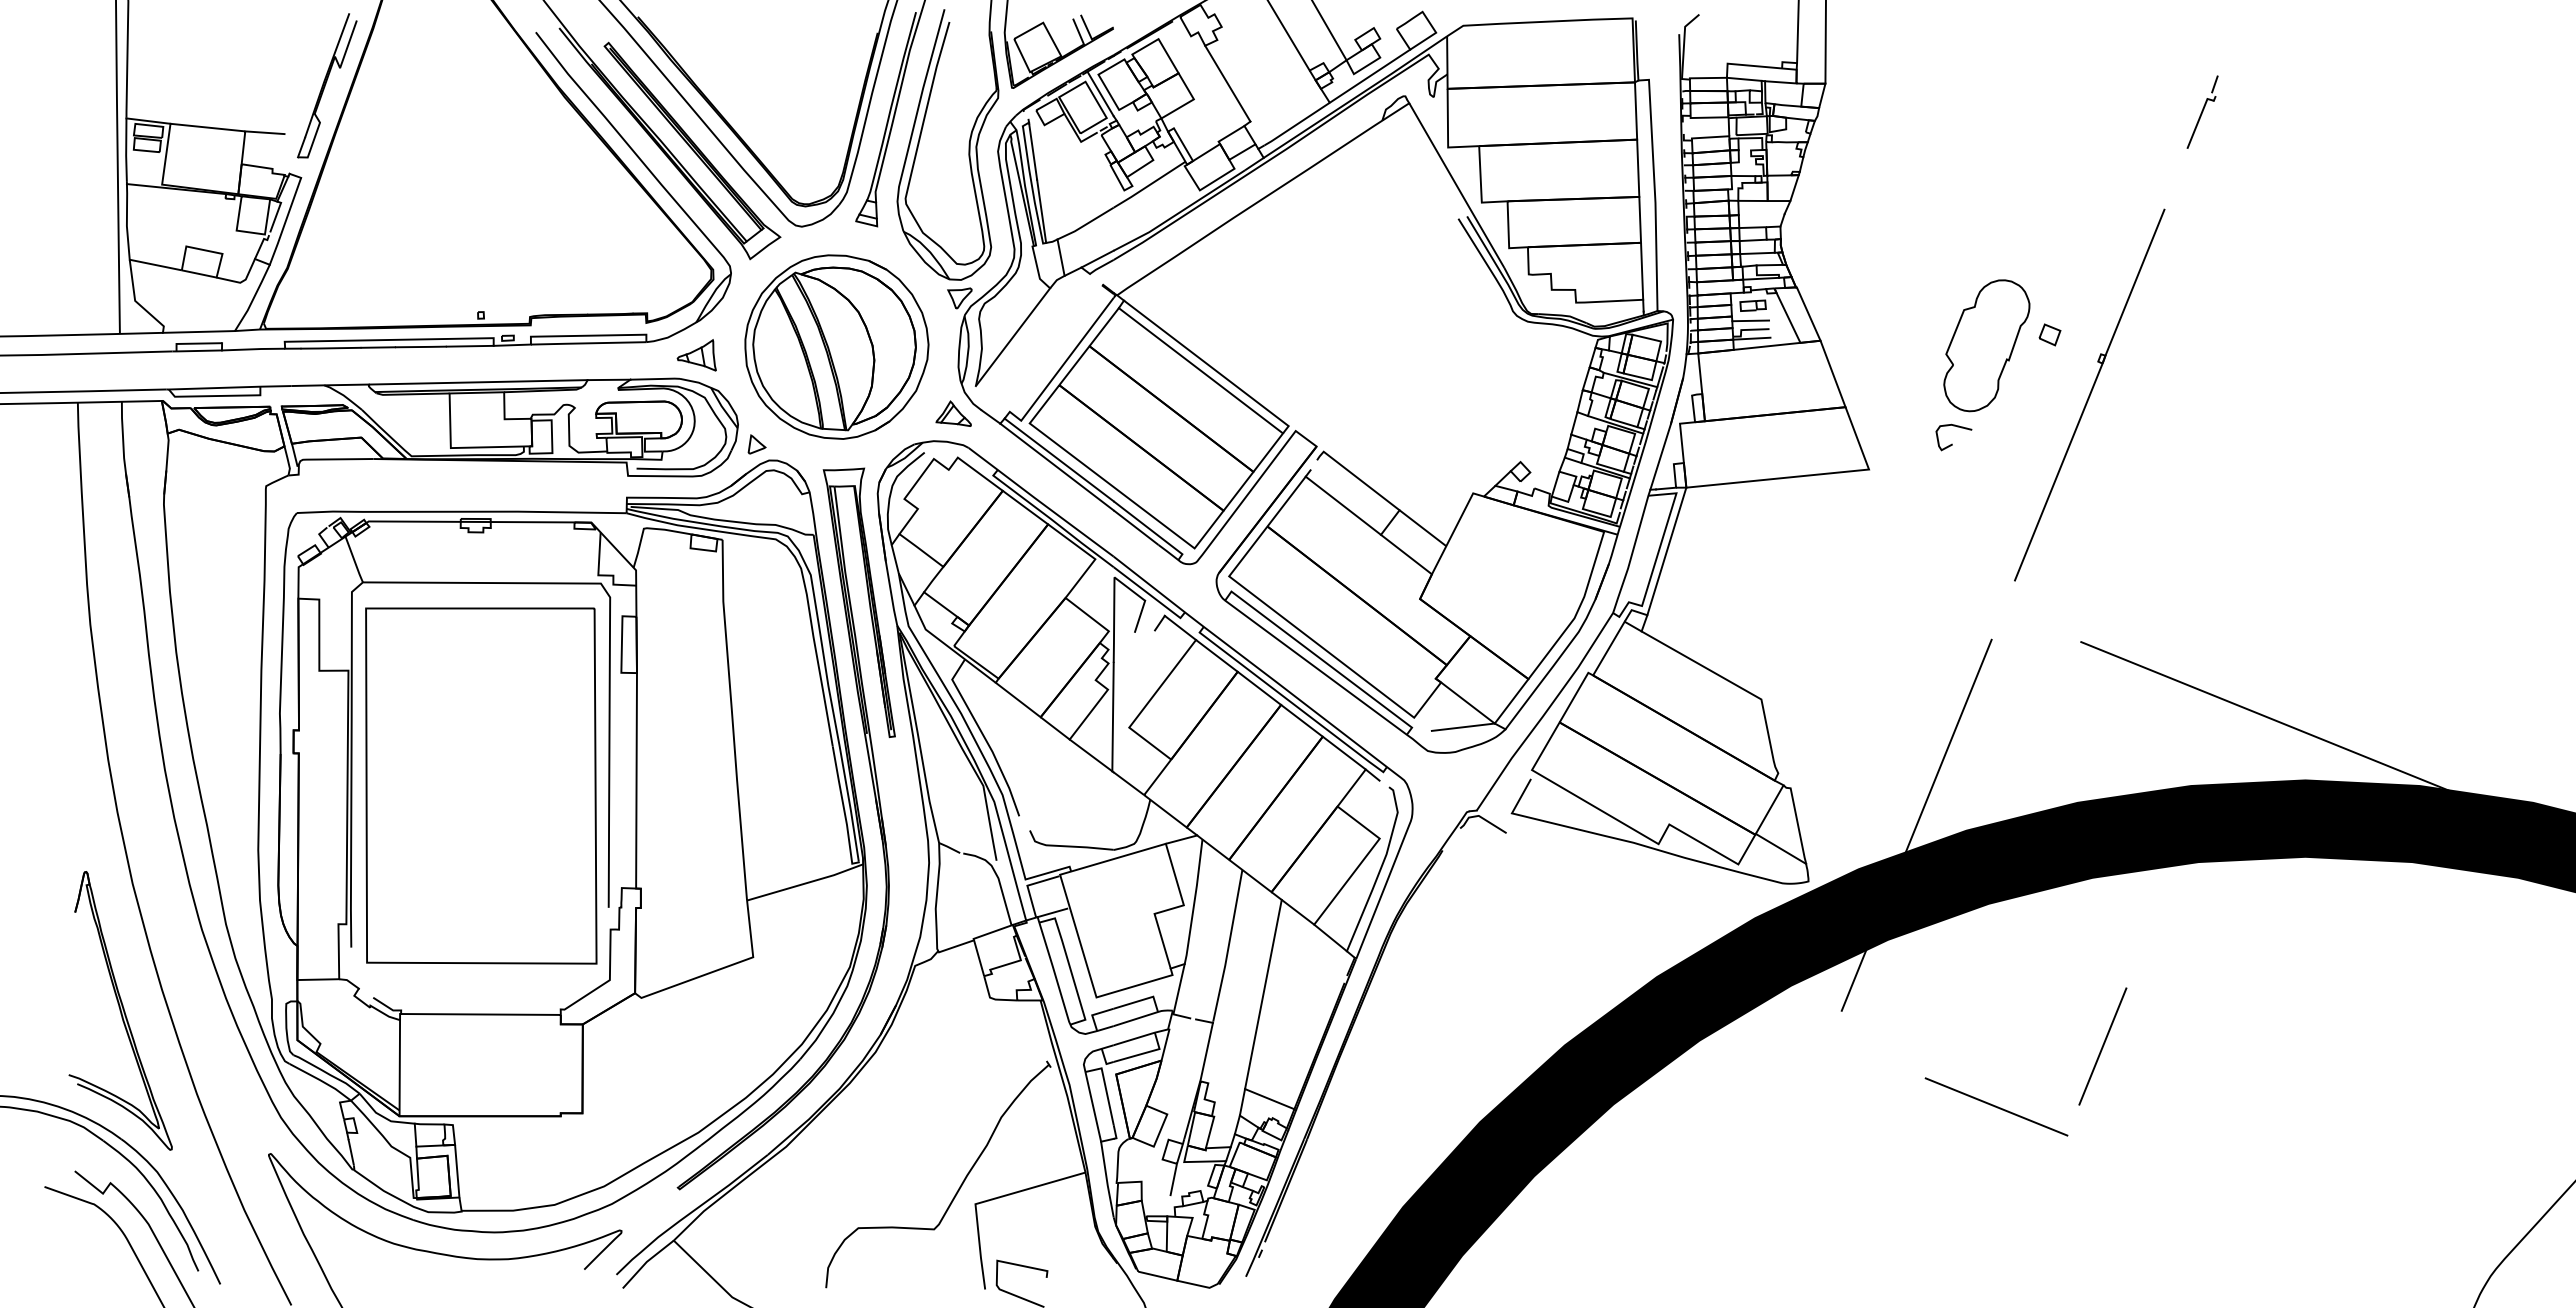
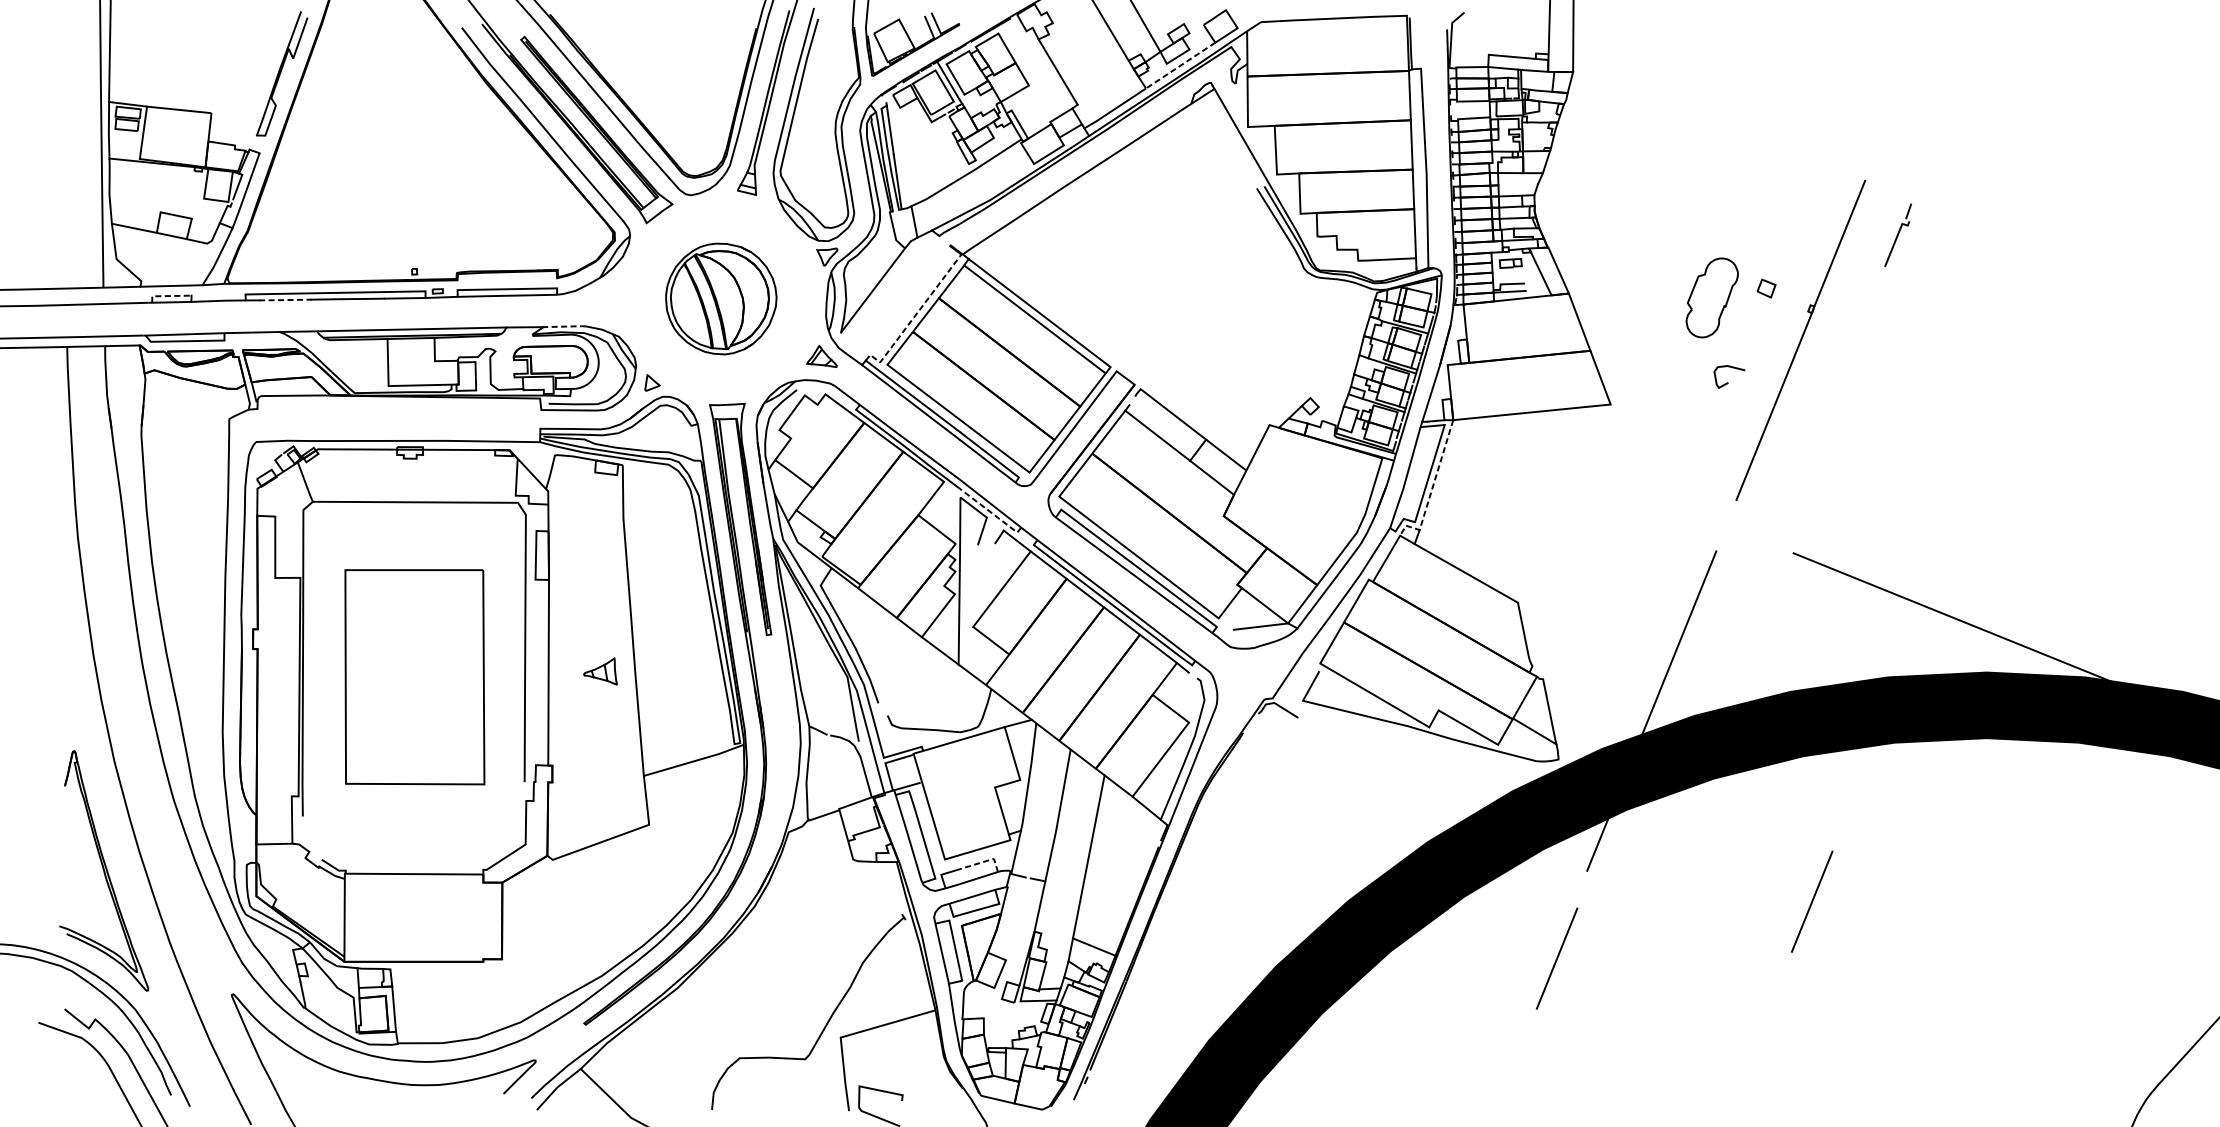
line: (1369, 76) -> (1180, 65), solid -> dashed
part: (2202, 111) -> (1898, 234), moved
line: (264, 132) -> (228, 114), removed
line: (1750, 320) -> (1508, 276), removed
line: (195, 343) -> (168, 295), solid -> dashed
part: (1986, 345) -> (1711, 297), size x0.7
part: (836, 346) -> (720, 298), size x0.7
line: (330, 348) -> (284, 300), solid -> dashed
part: (696, 355) -> (600, 671), moved
line: (1059, 369) -> (913, 318), solid -> dashed
line: (656, 379) -> (565, 326), solid -> dashed
curve: (1952, 443) -> (1728, 382), moved
line: (1661, 567) -> (1431, 488), solid -> dashed
line: (1150, 595) -> (991, 513), solid -> dashed
part: (481, 785) -> (415, 676), size x0.7
line: (1142, 1000) -> (984, 862), solid -> dashed
line: (1996, 1106) -> (1720, 953), removed
line: (1806, 1112) -> (1556, 958), added
line: (1173, 1179) -> (1011, 1016), removed

